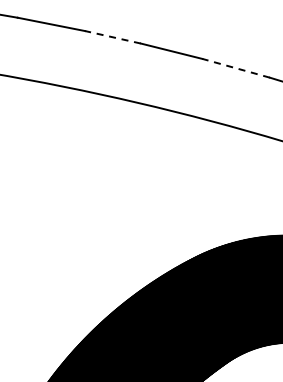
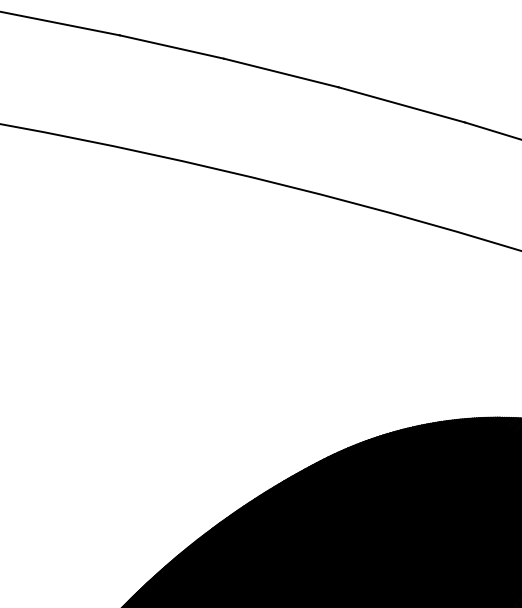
line: (112, 37) -> (170, 47), dashed -> solid
line: (235, 68) -> (400, 105), dashed -> solid

